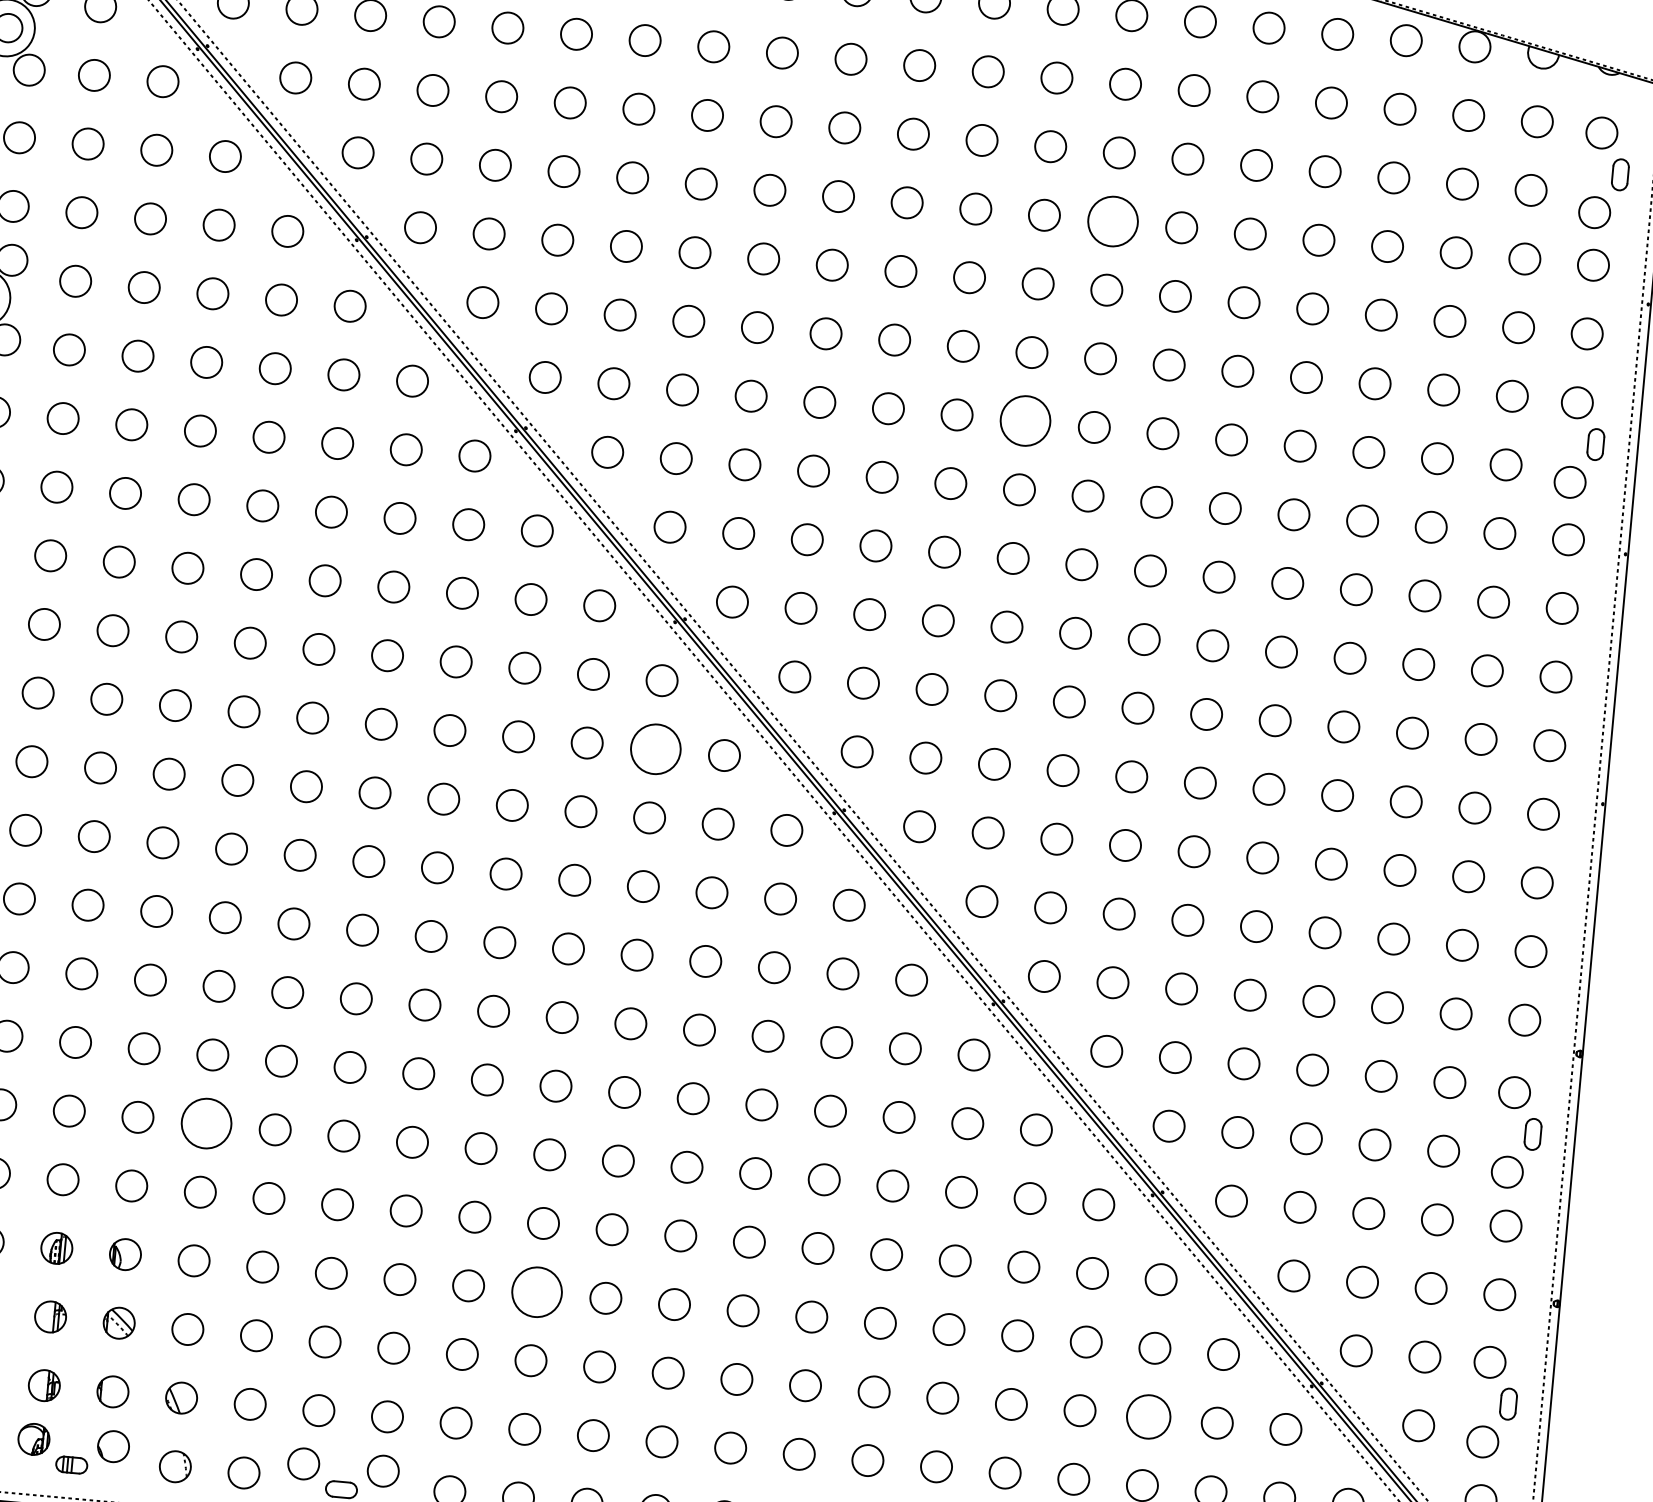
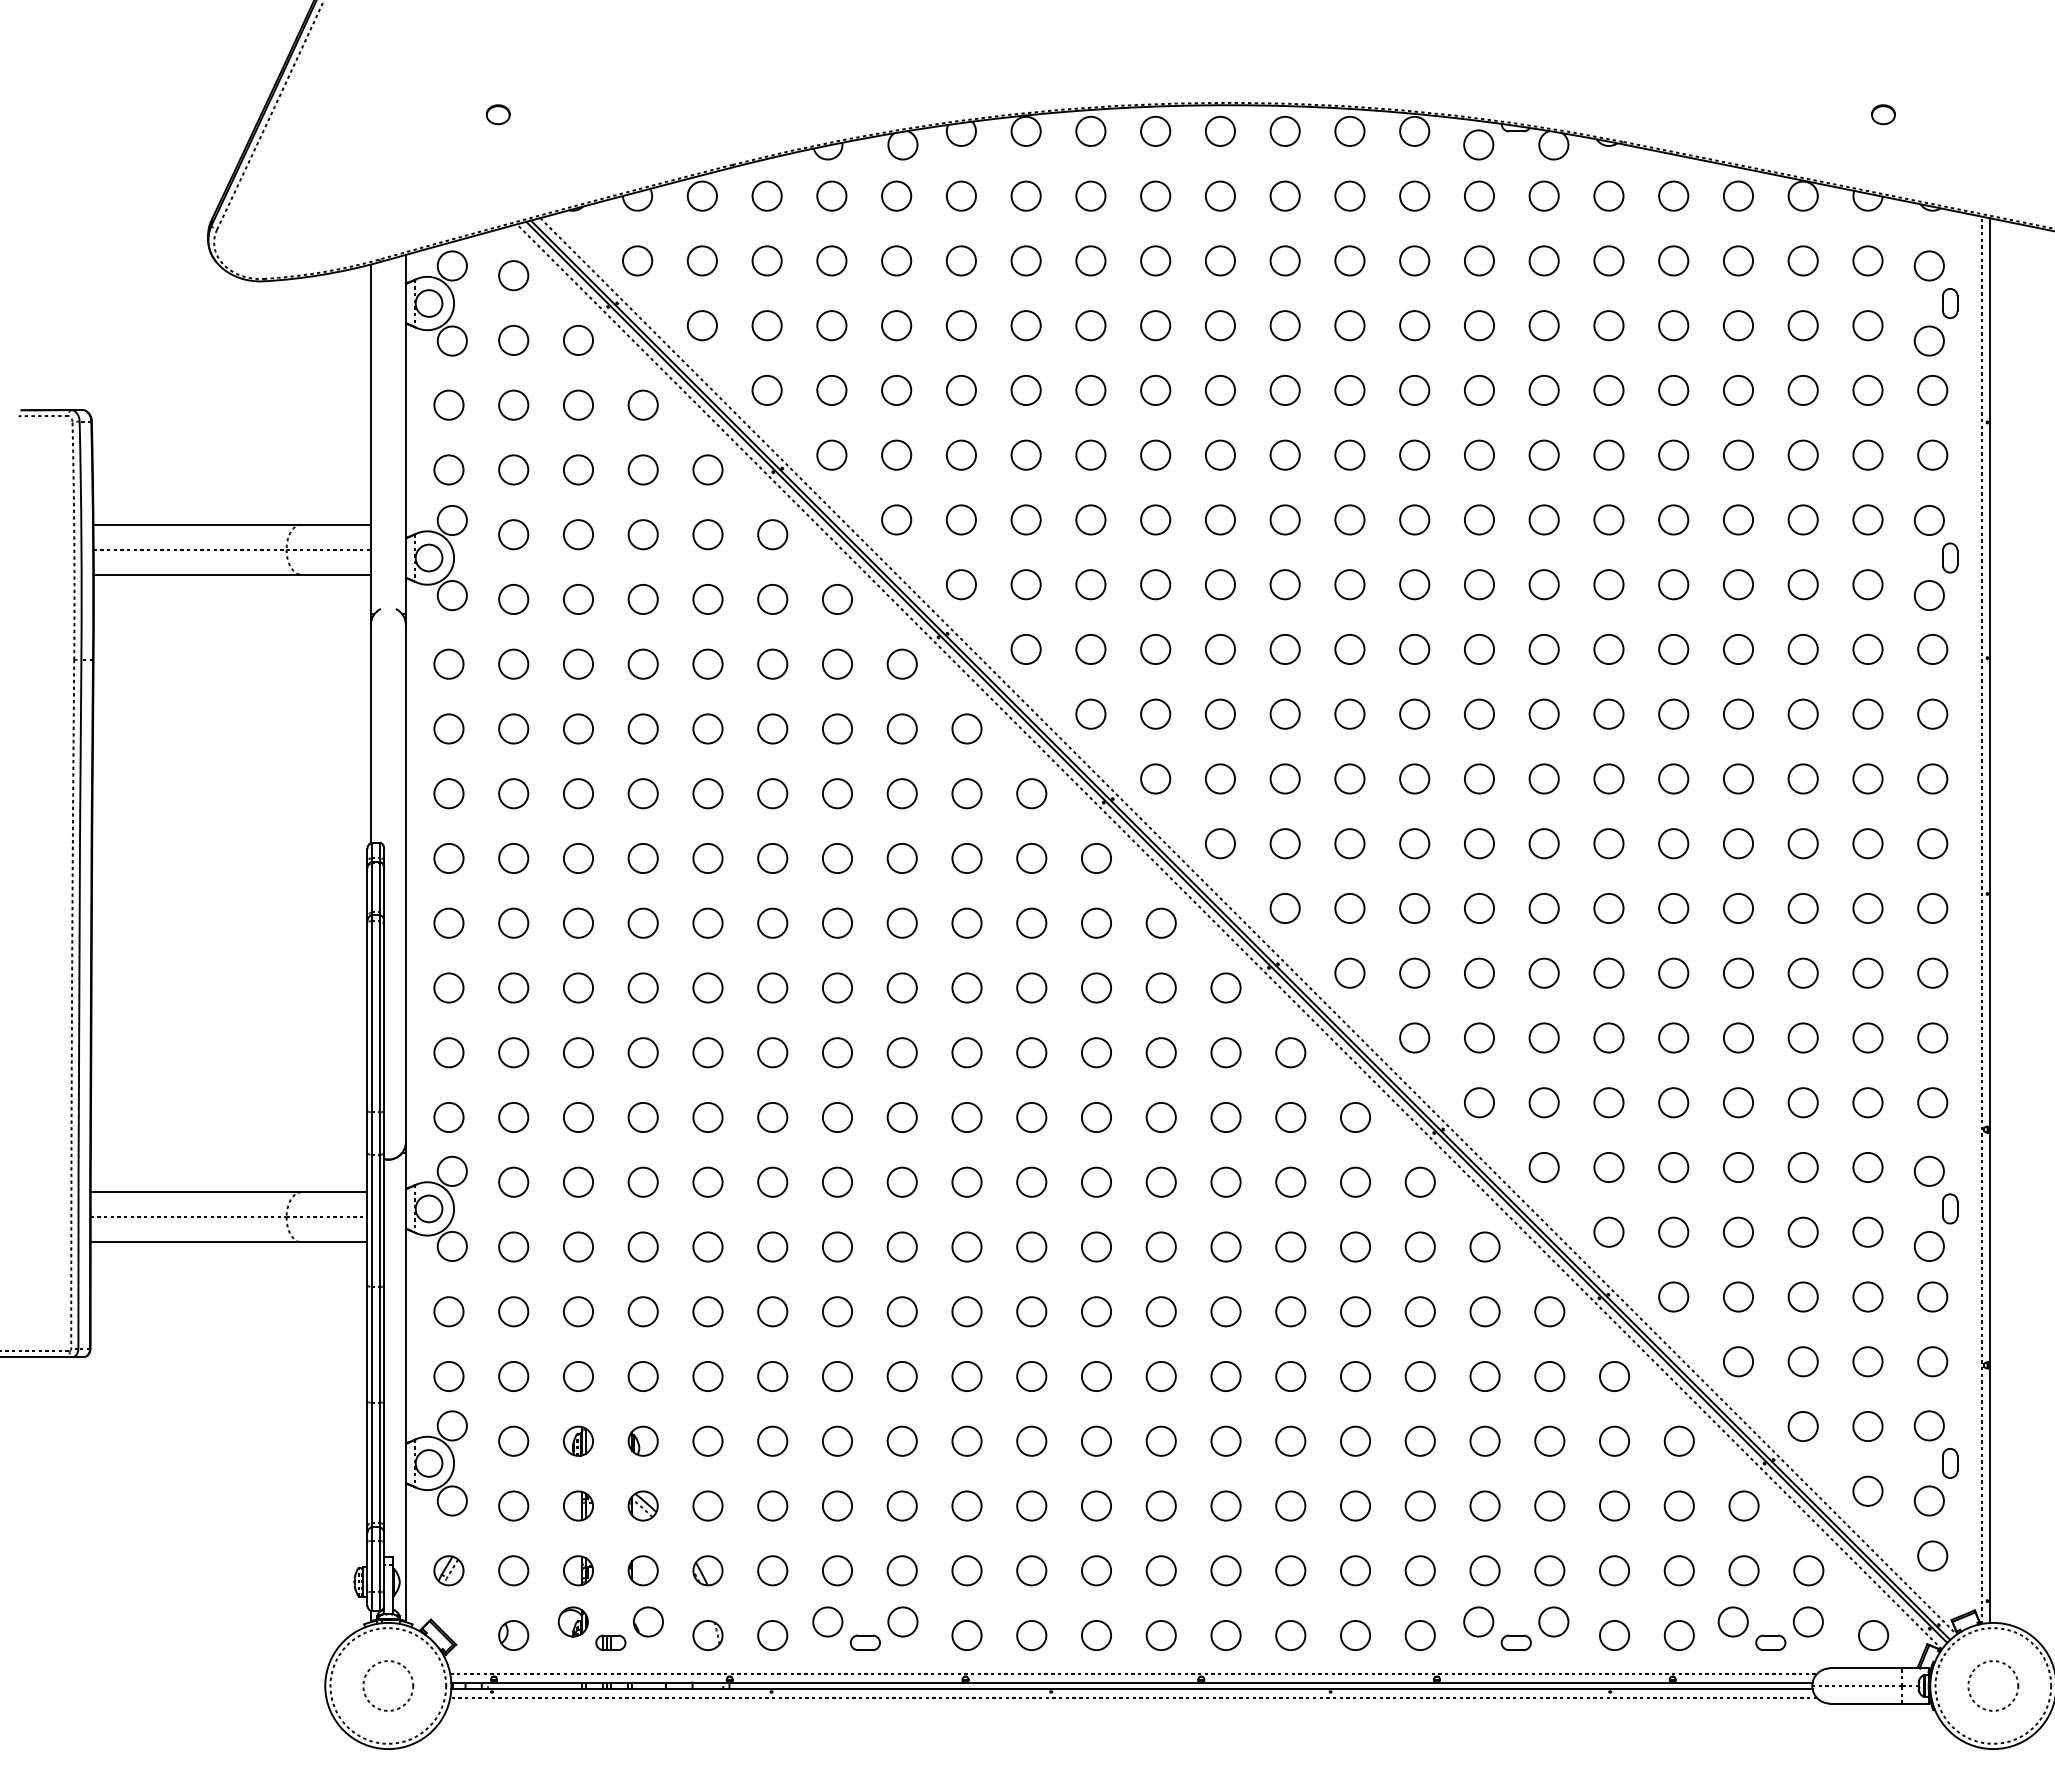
circle: (1113, 221) -> (1479, 390), size x0.62
circle: (1025, 420) -> (1414, 584), size x0.62
circle: (655, 748) -> (1096, 922), size x0.62
circle: (206, 1123) -> (707, 1311), size x0.62
circle: (537, 1291) -> (1031, 1440), size x0.62
circle: (1148, 1416) -> (1614, 1505), size x0.71

